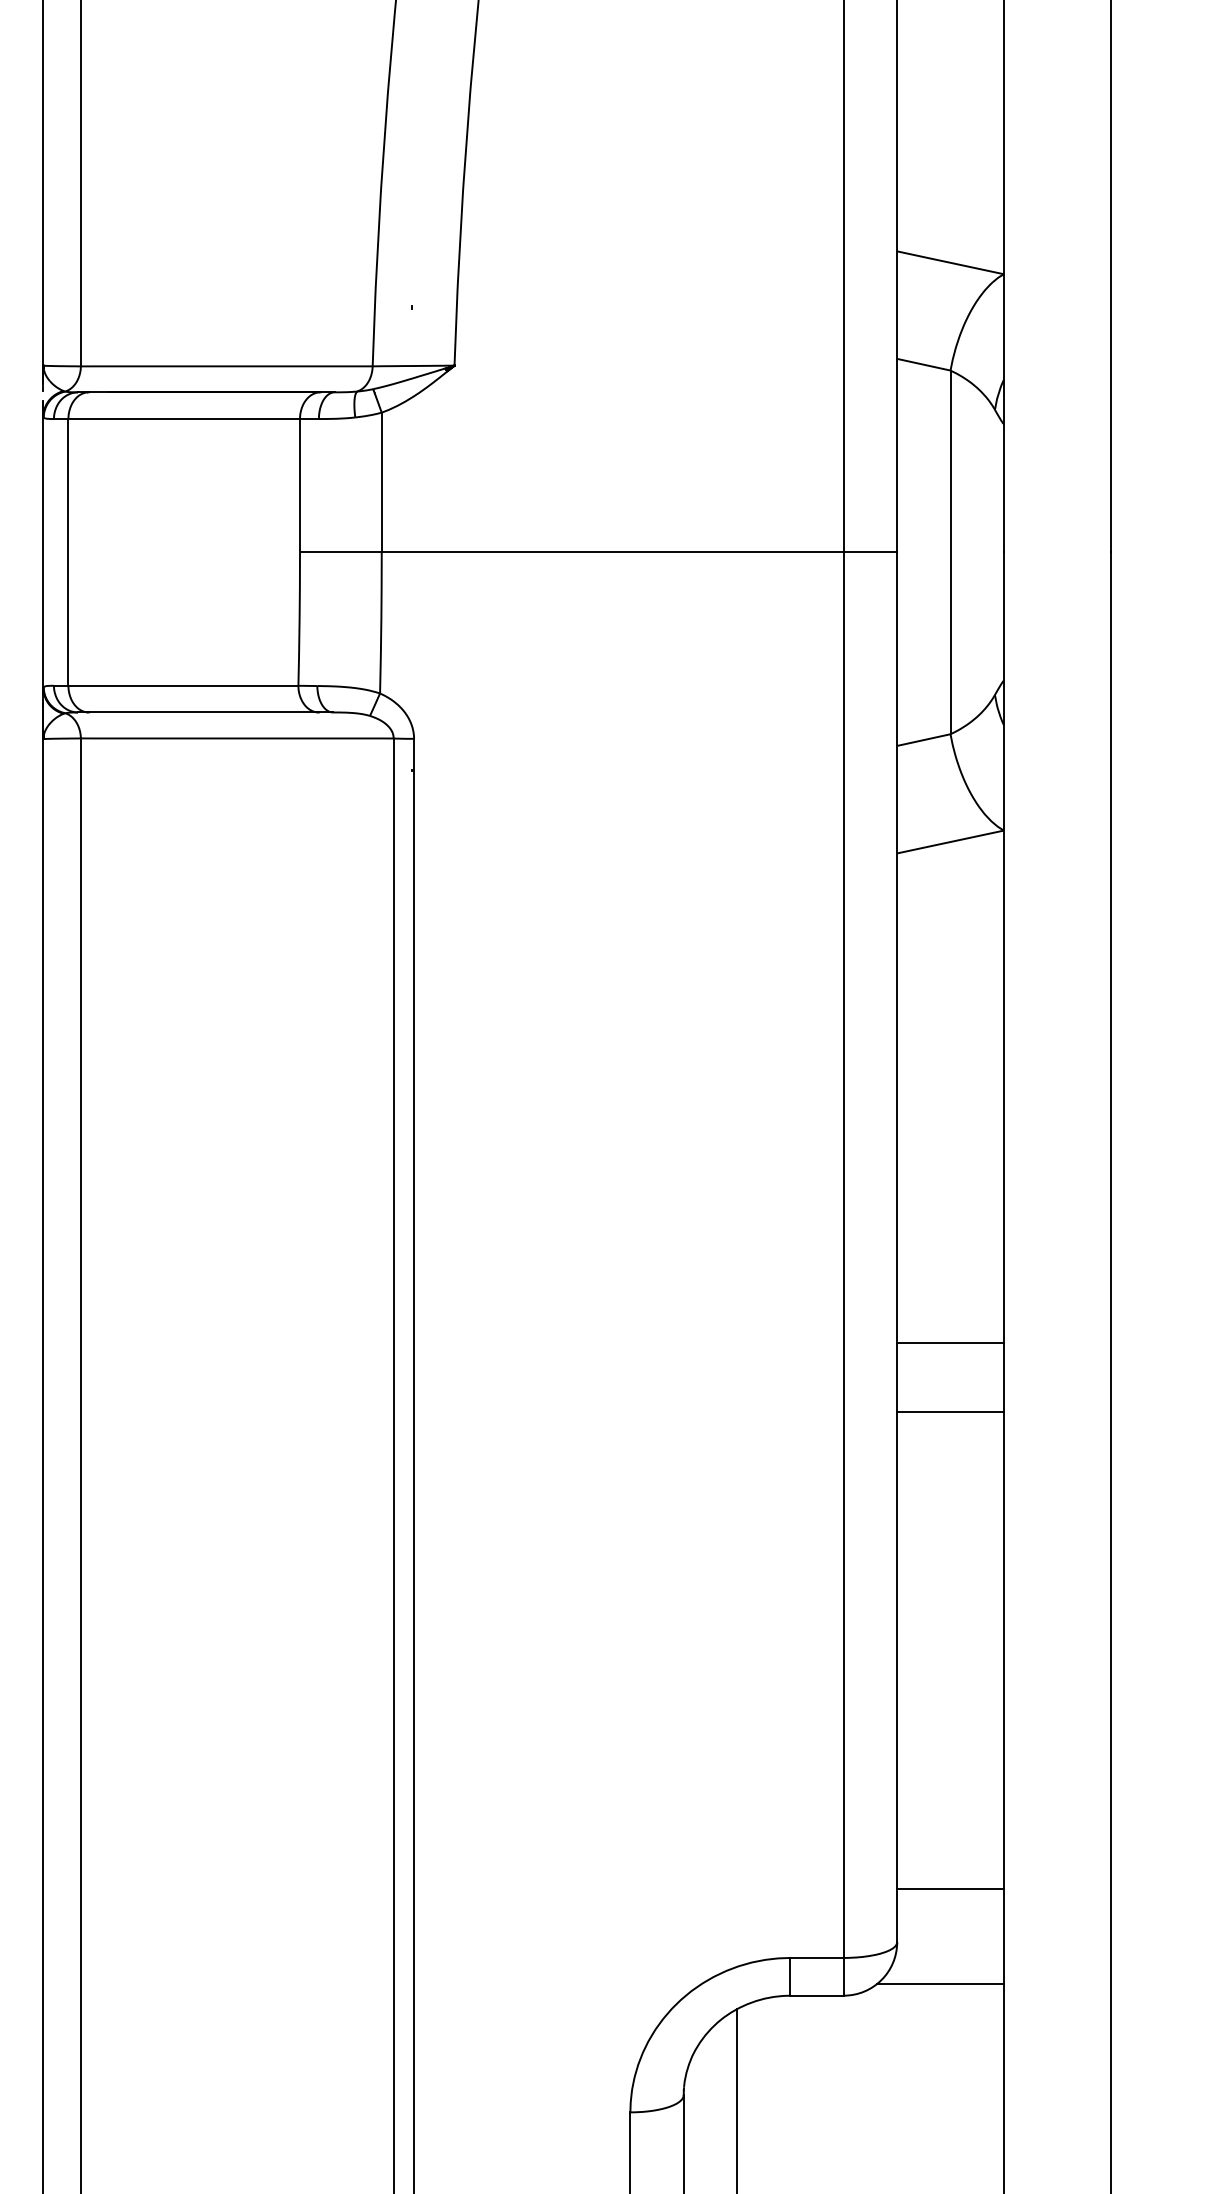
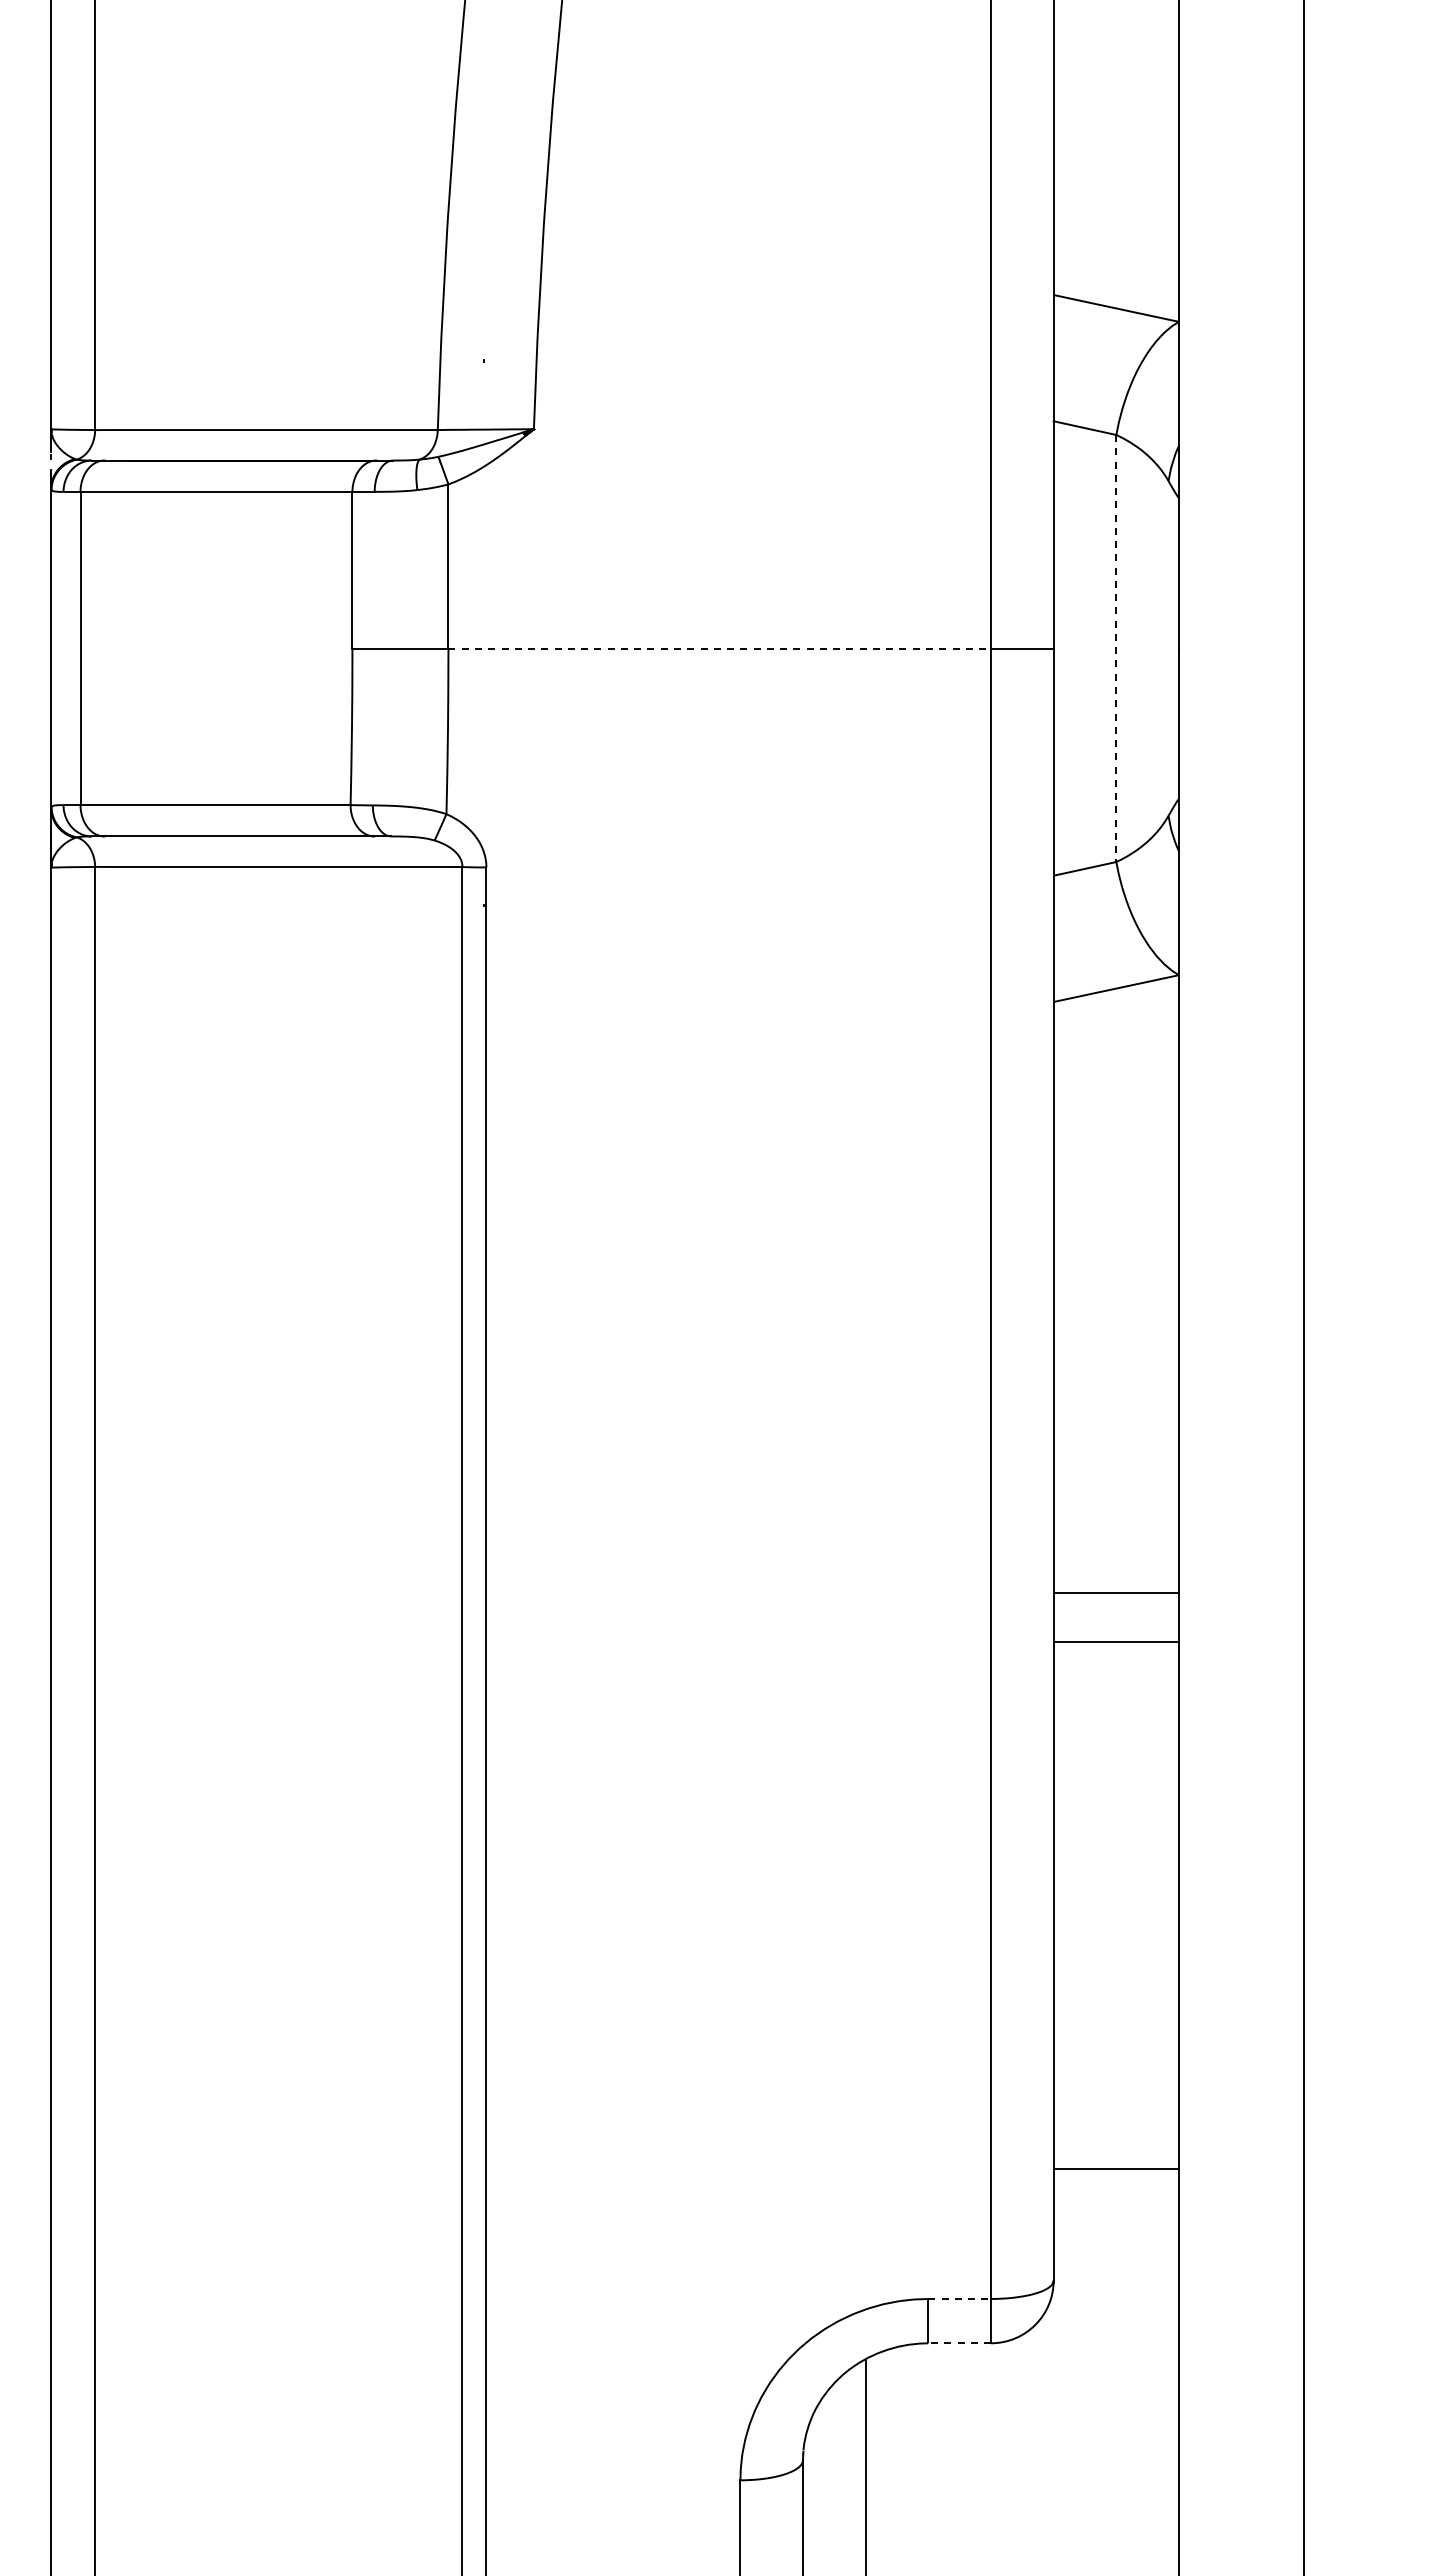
line: (613, 552) -> (720, 648), solid -> dashed
line: (950, 552) -> (1116, 648), solid -> dashed
line: (949, 1343) -> (1115, 1642), moved
line: (949, 1411) -> (1115, 1592), moved
line: (949, 1889) -> (1115, 2169), moved
line: (817, 1957) -> (960, 2298), solid -> dashed
line: (940, 1983) -> (1104, 2329), removed
line: (816, 1995) -> (959, 2343), solid -> dashed

